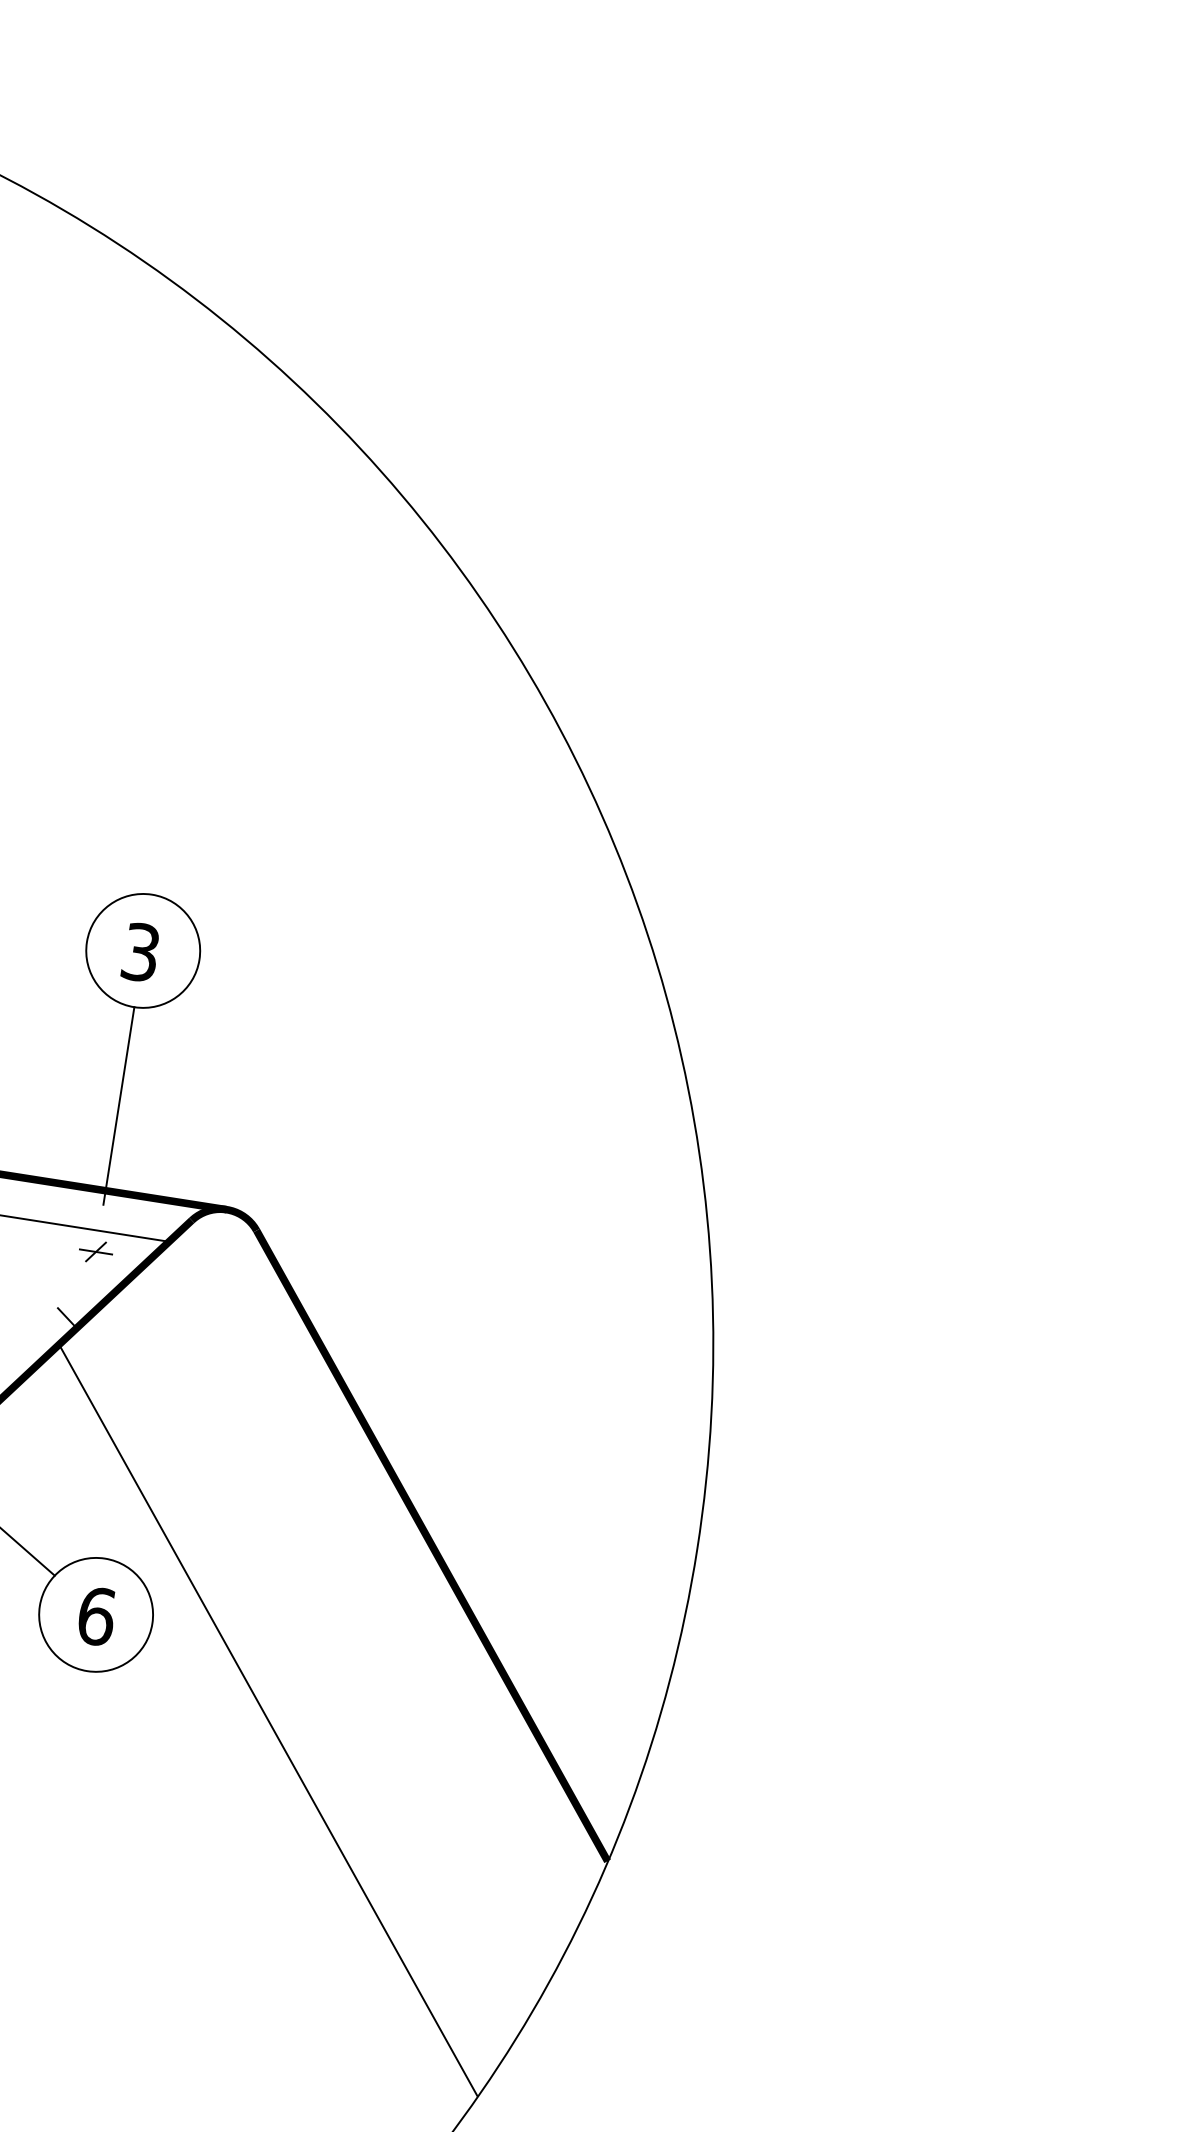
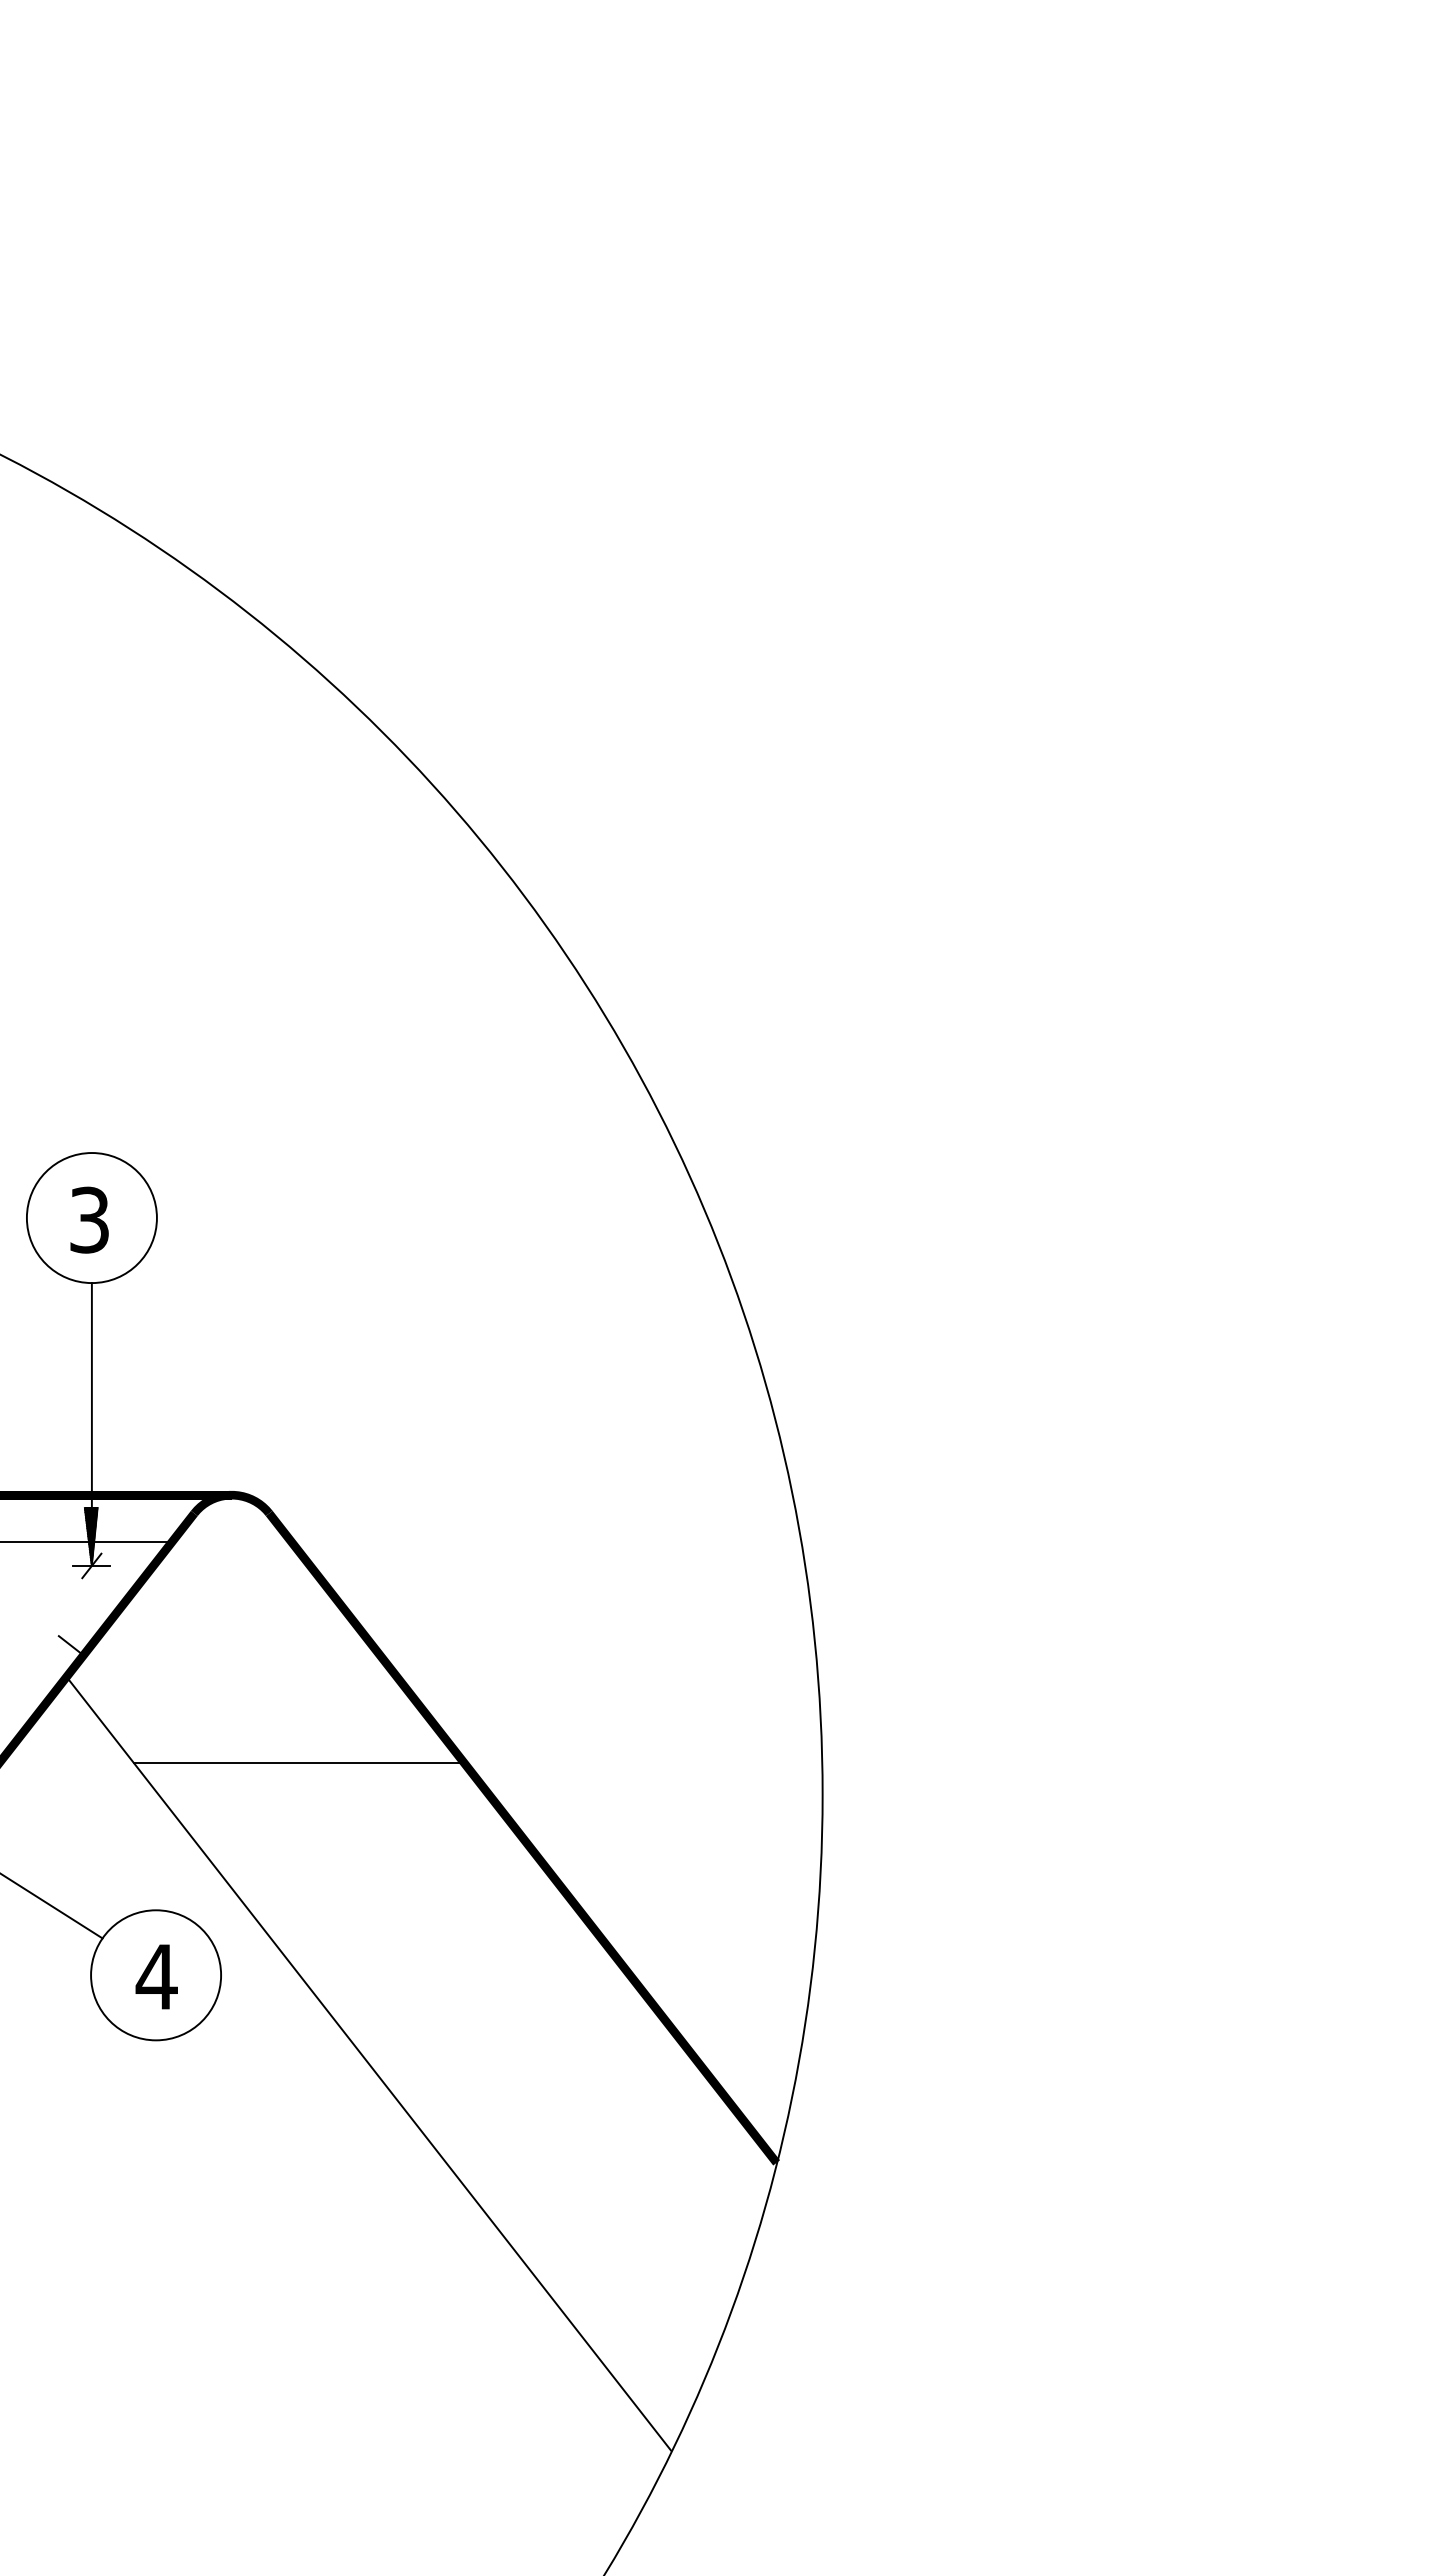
hatch: (98, 1226) -> (90, 1536), added
line: (248, 1450) -> (298, 1763), added
text: (96, 1615) -> (156, 1976), 6 -> 4

